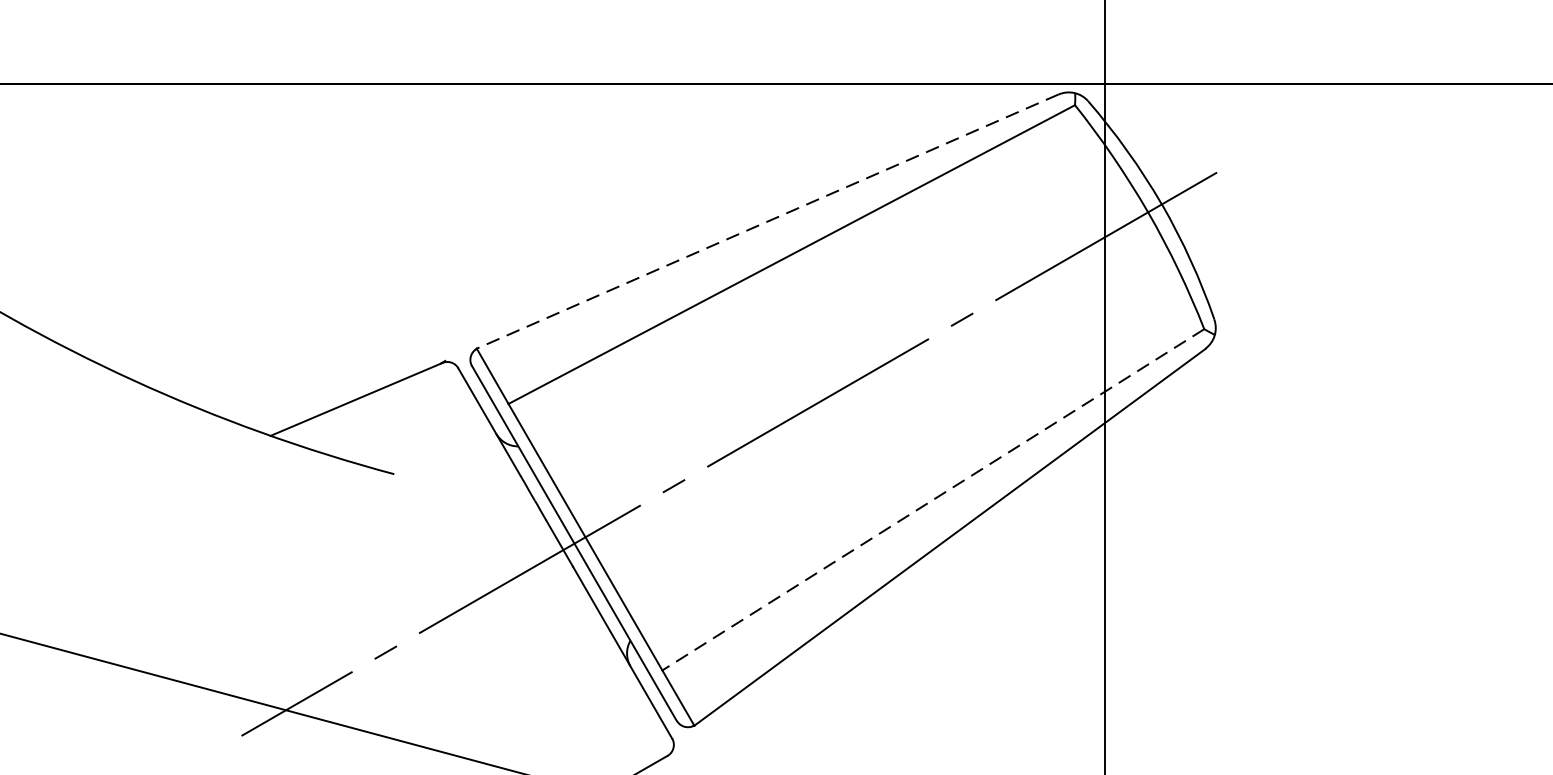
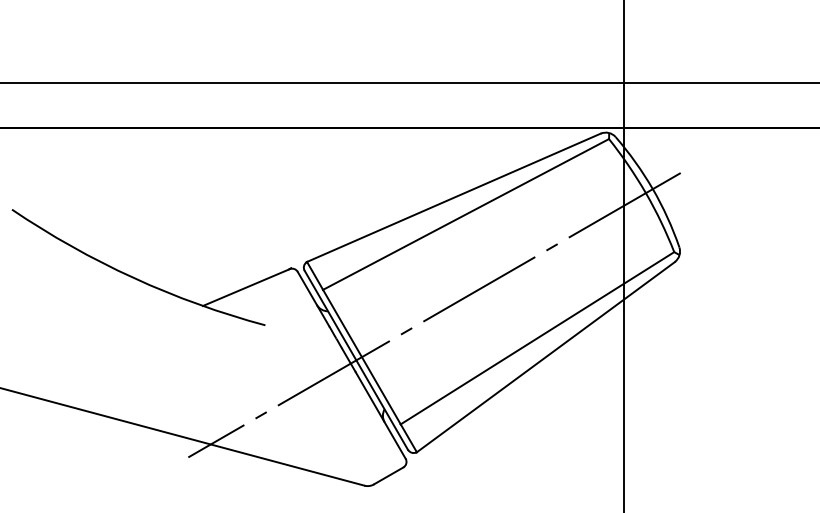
line: (766, 222) -> (453, 198), dashed -> solid
line: (933, 500) -> (537, 338), dashed -> solid

